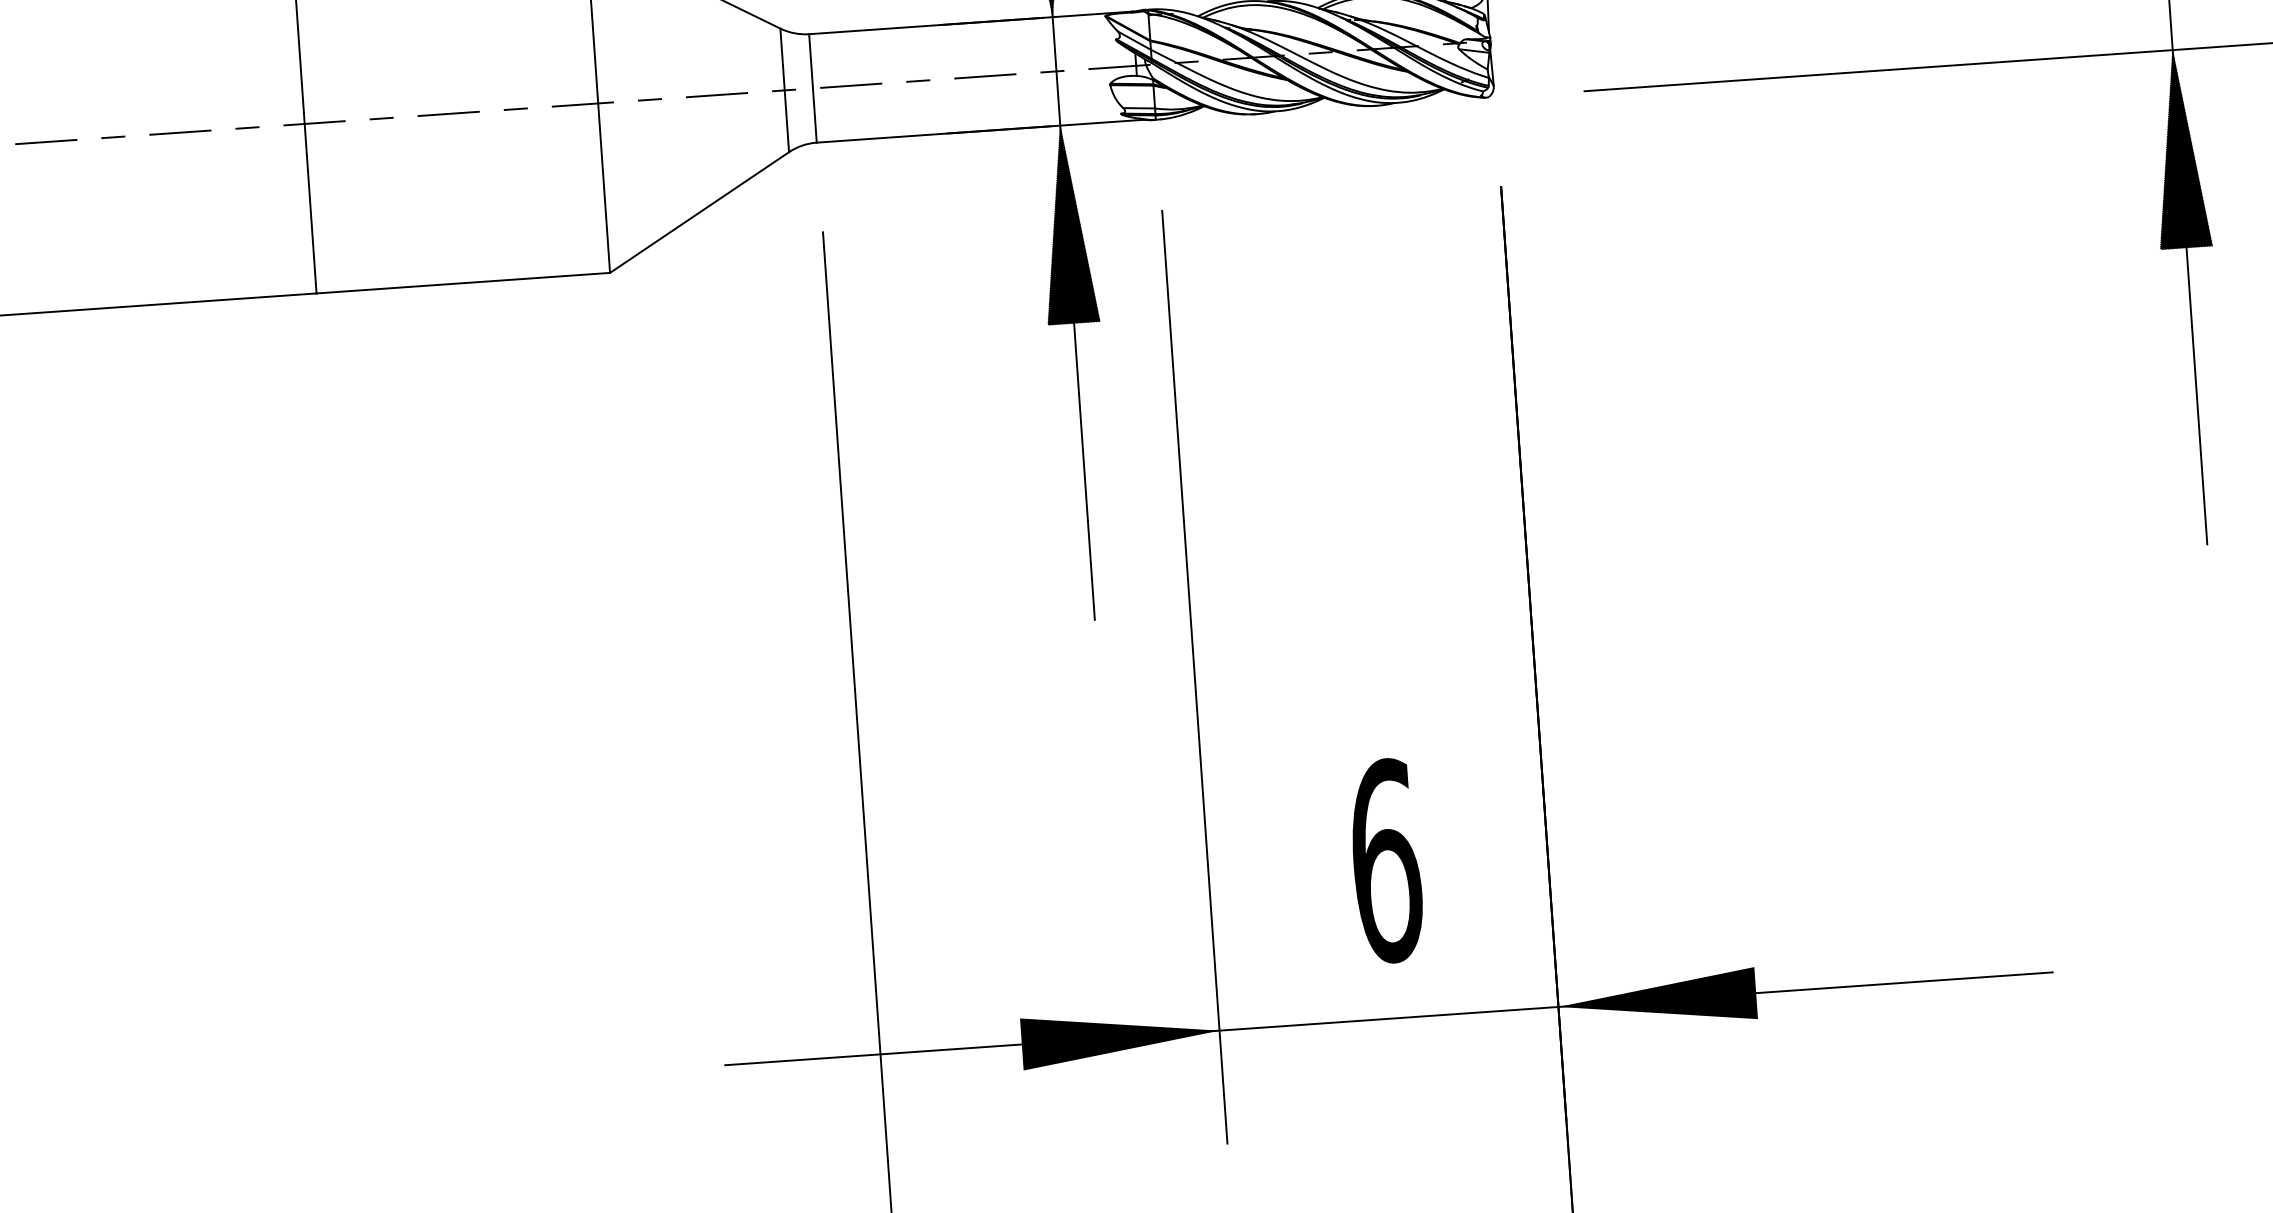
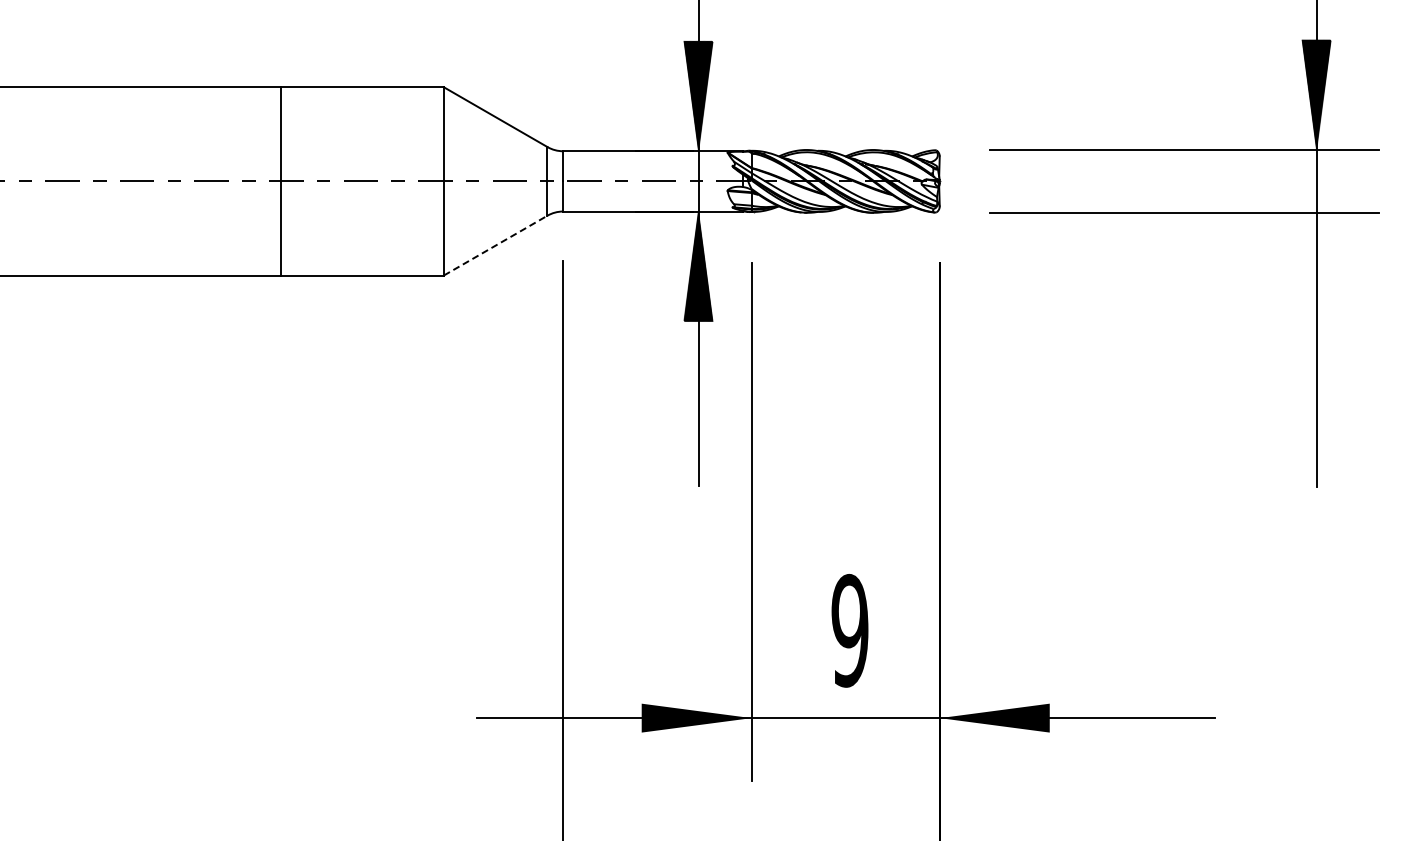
hatch: (2179, 148) -> (1316, 267), removed
line: (699, 212) -> (495, 245), solid -> dashed
text: (1384, 860) -> (849, 630), 6 -> 9

